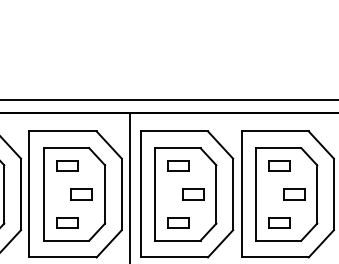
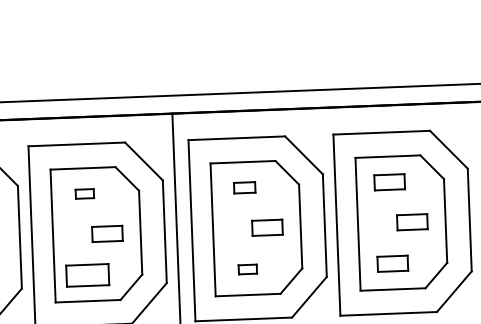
part: (67, 165) -> (85, 193), size x0.6
part: (178, 165) -> (244, 187), size x0.7
part: (67, 222) -> (88, 275), size x1.4
part: (178, 222) -> (247, 268), size x0.6

